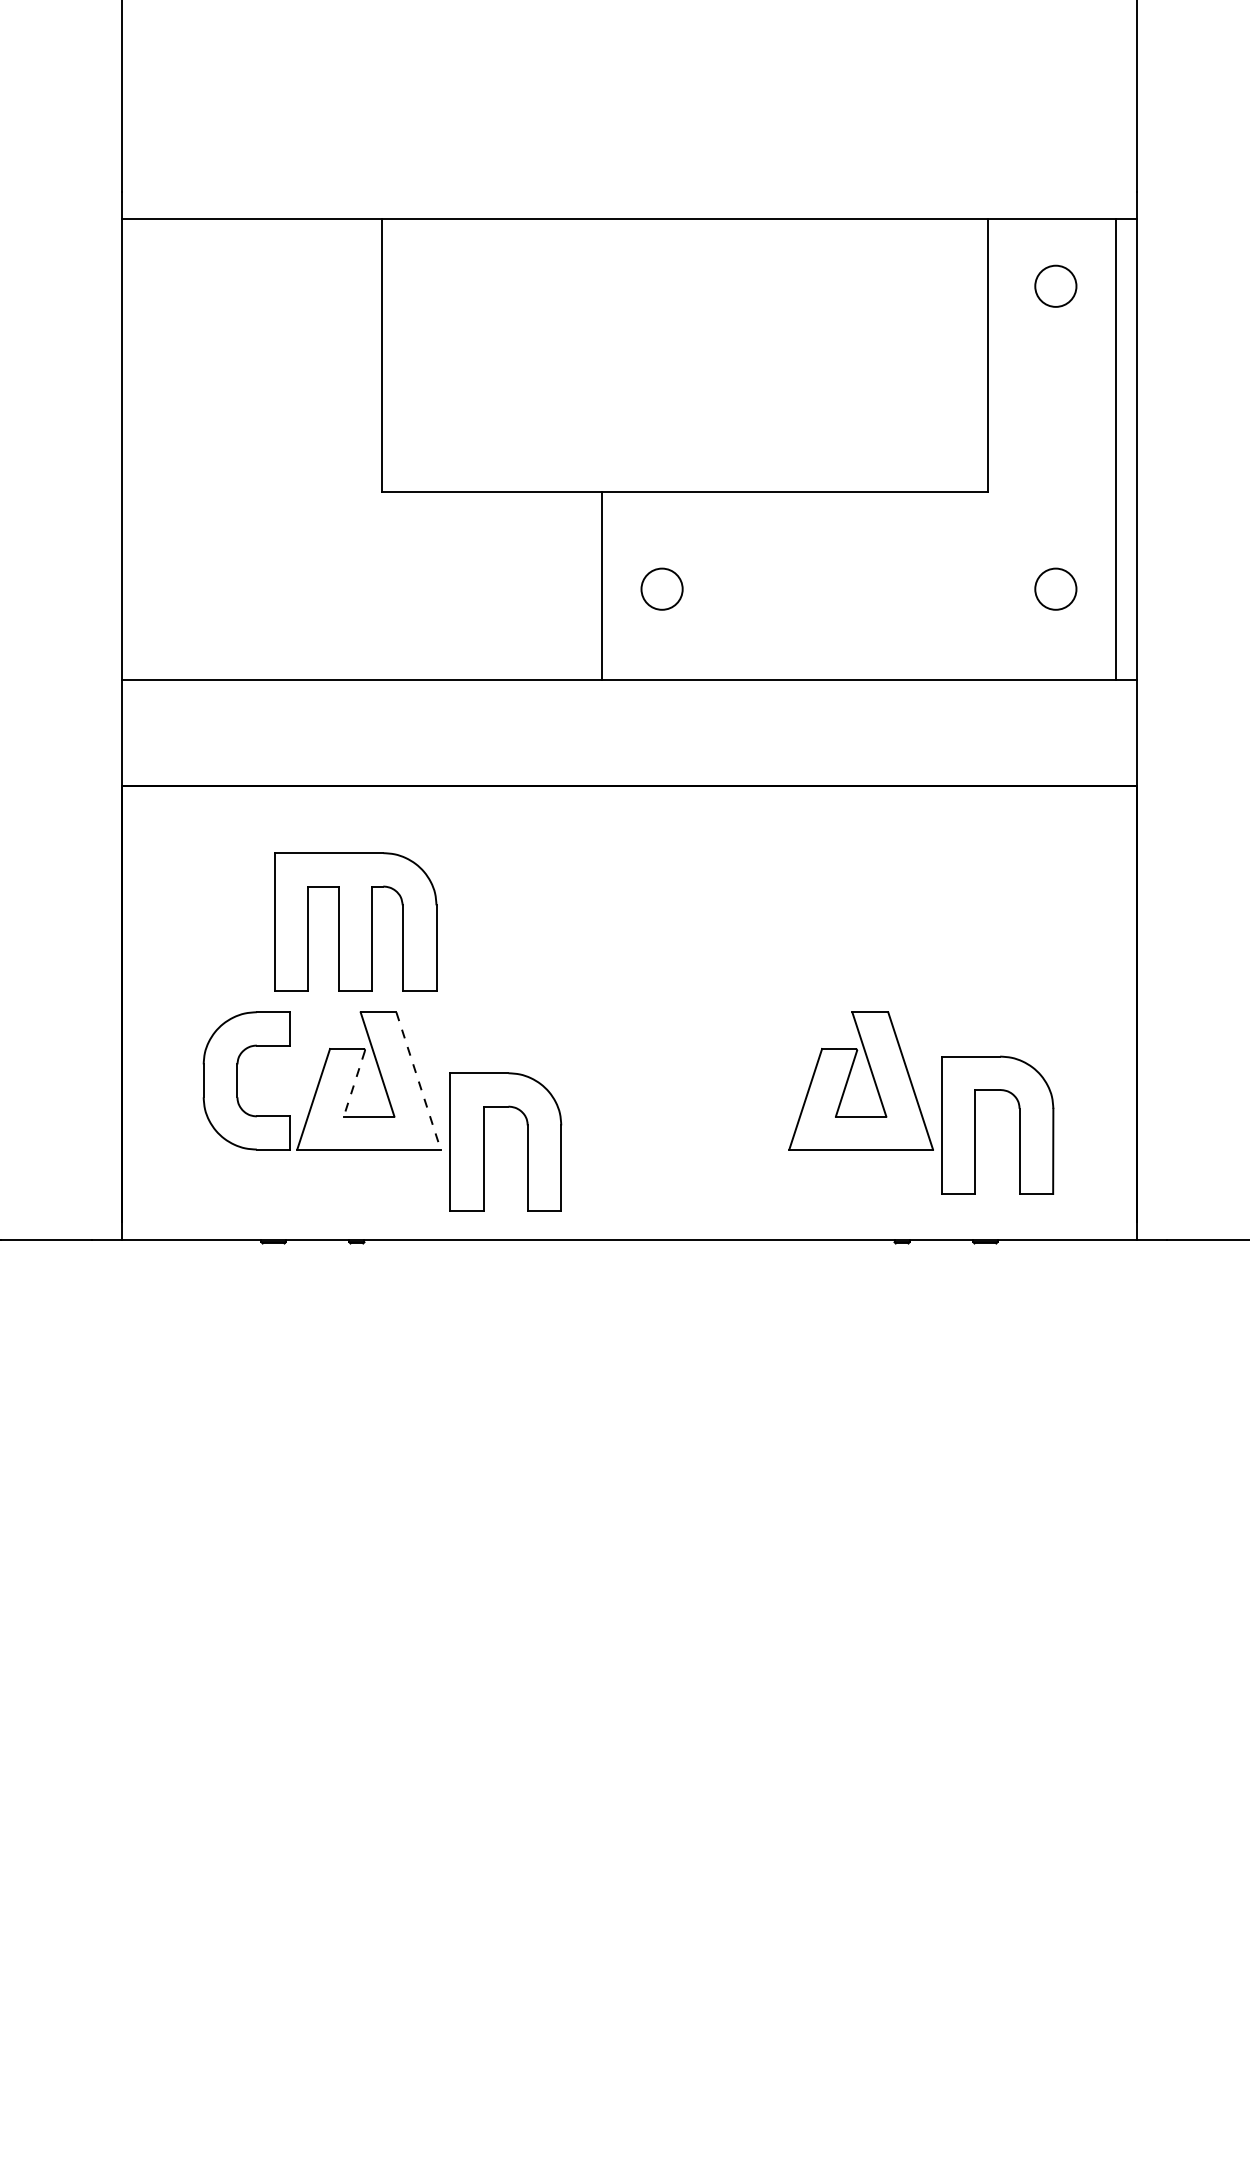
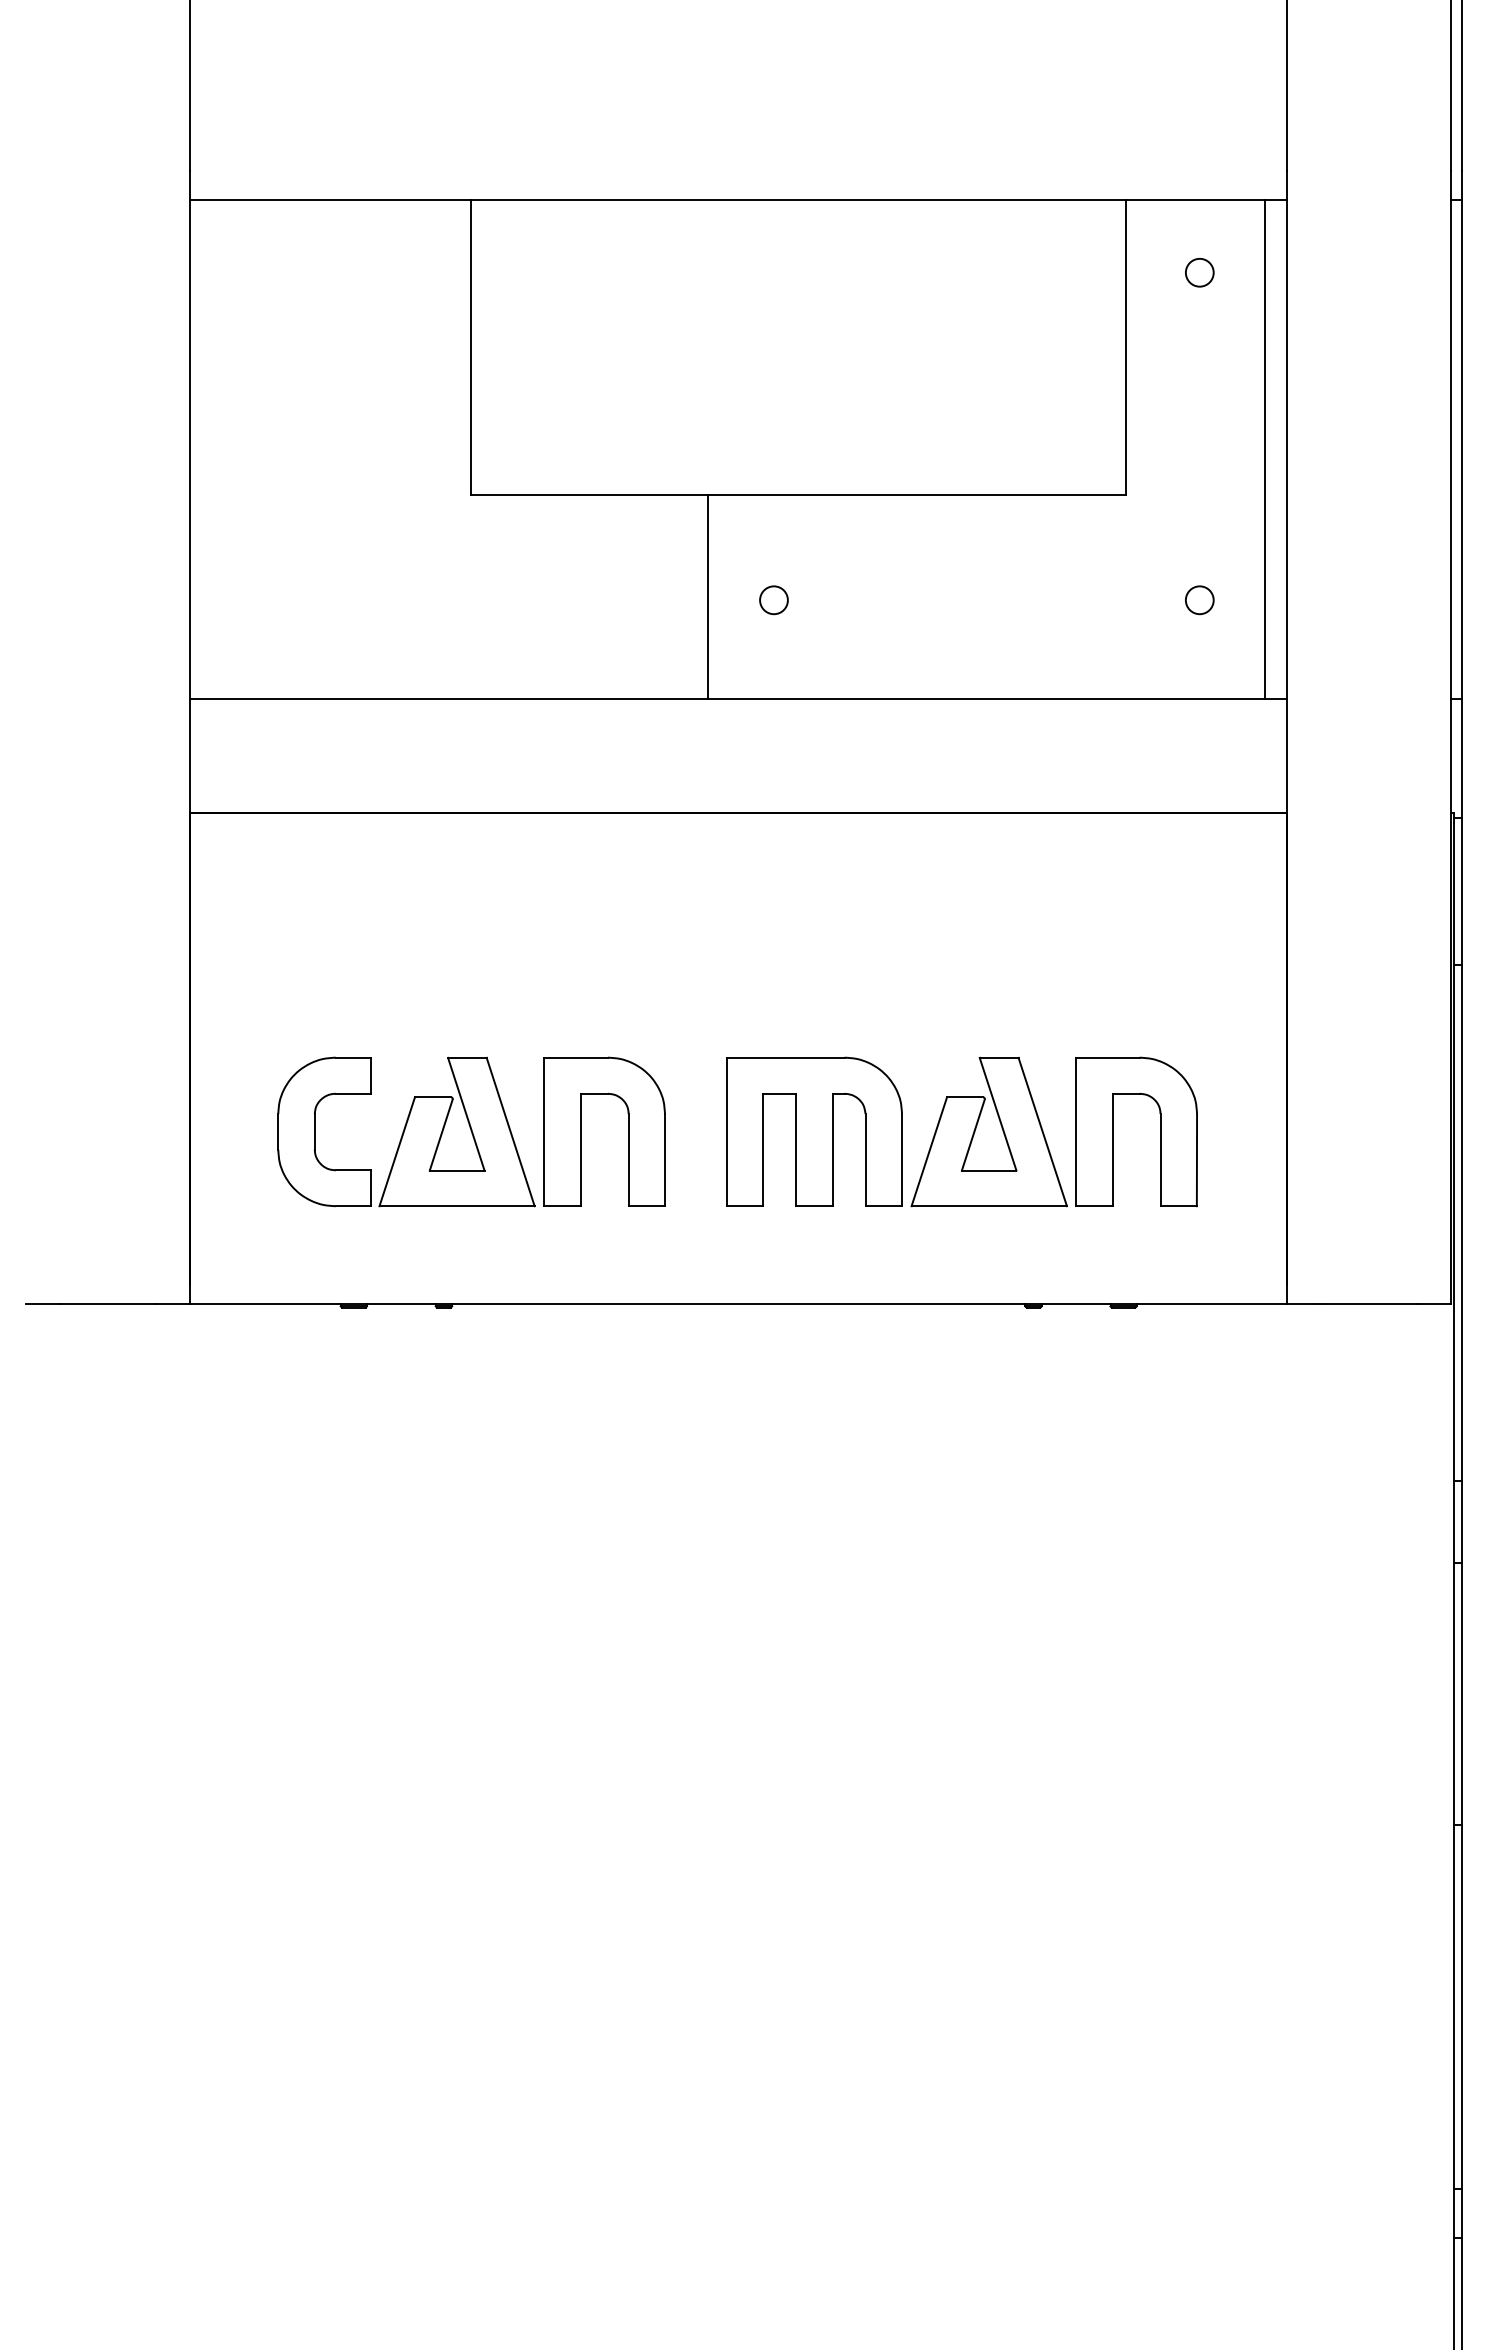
circle: (1055, 286) -> (1199, 272), size x0.62
circle: (661, 589) -> (773, 600), size x0.62
circle: (1055, 589) -> (1199, 600), size x0.62
part: (355, 921) -> (814, 1131), moved
line: (418, 1081) -> (510, 1132), dashed -> solid
line: (354, 1084) -> (441, 1135), dashed -> solid
part: (976, 1124) -> (1113, 1131), moved
part: (484, 1141) -> (581, 1131), moved

